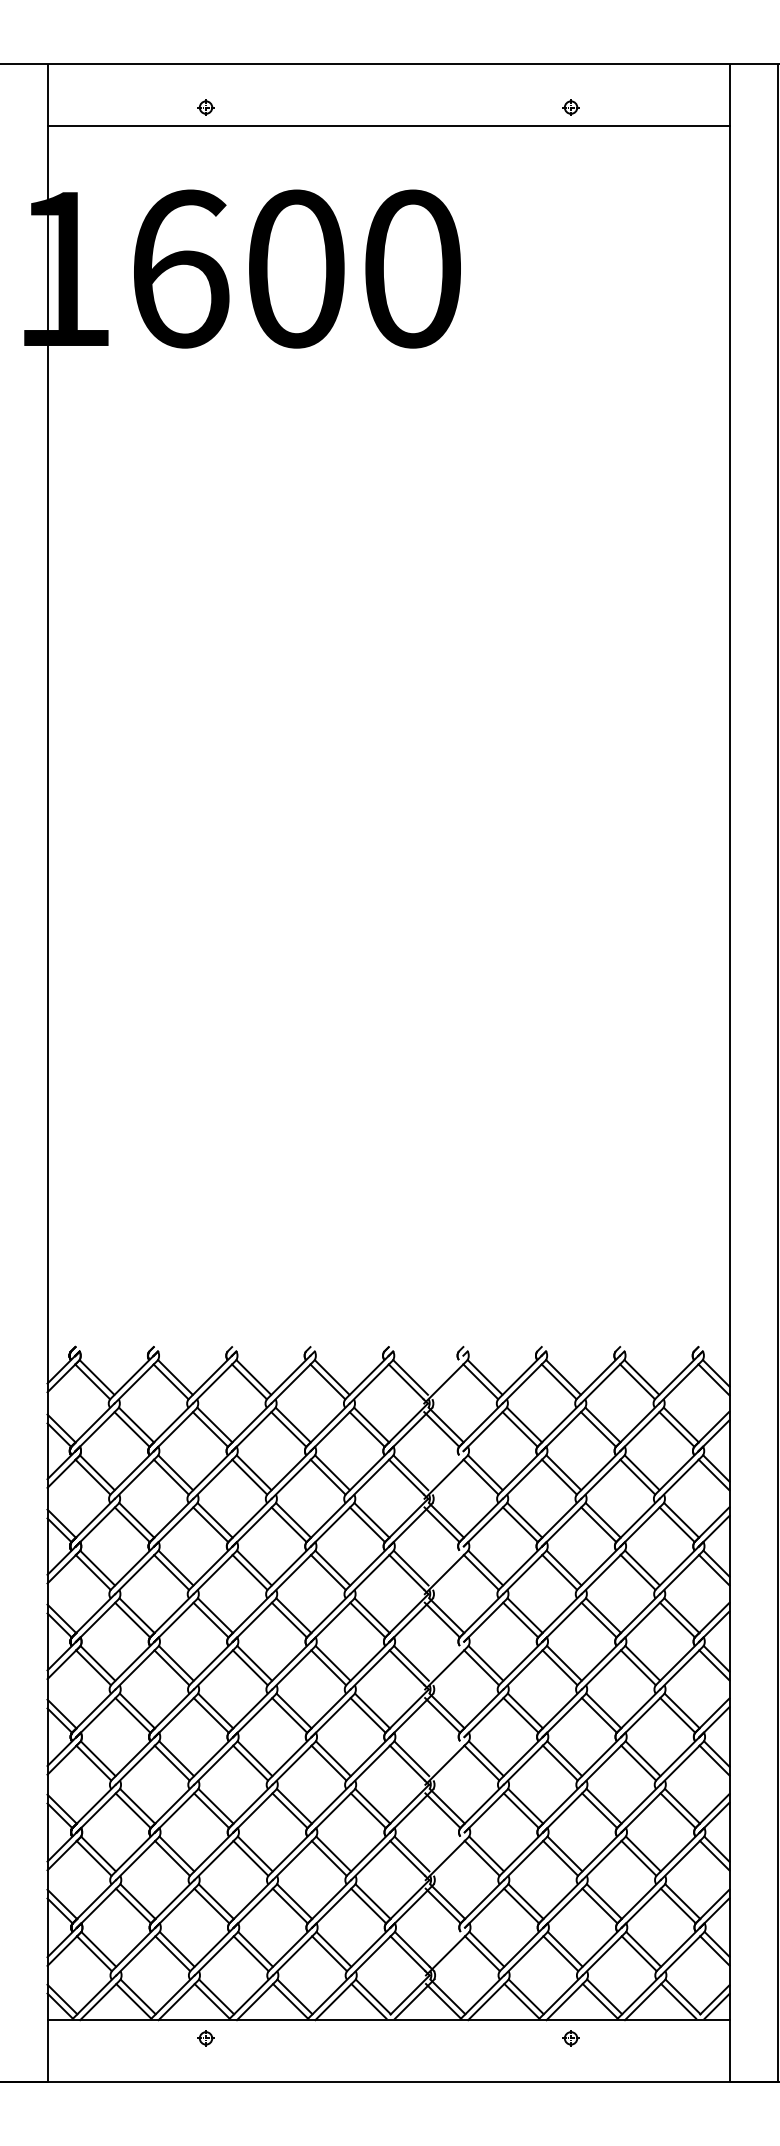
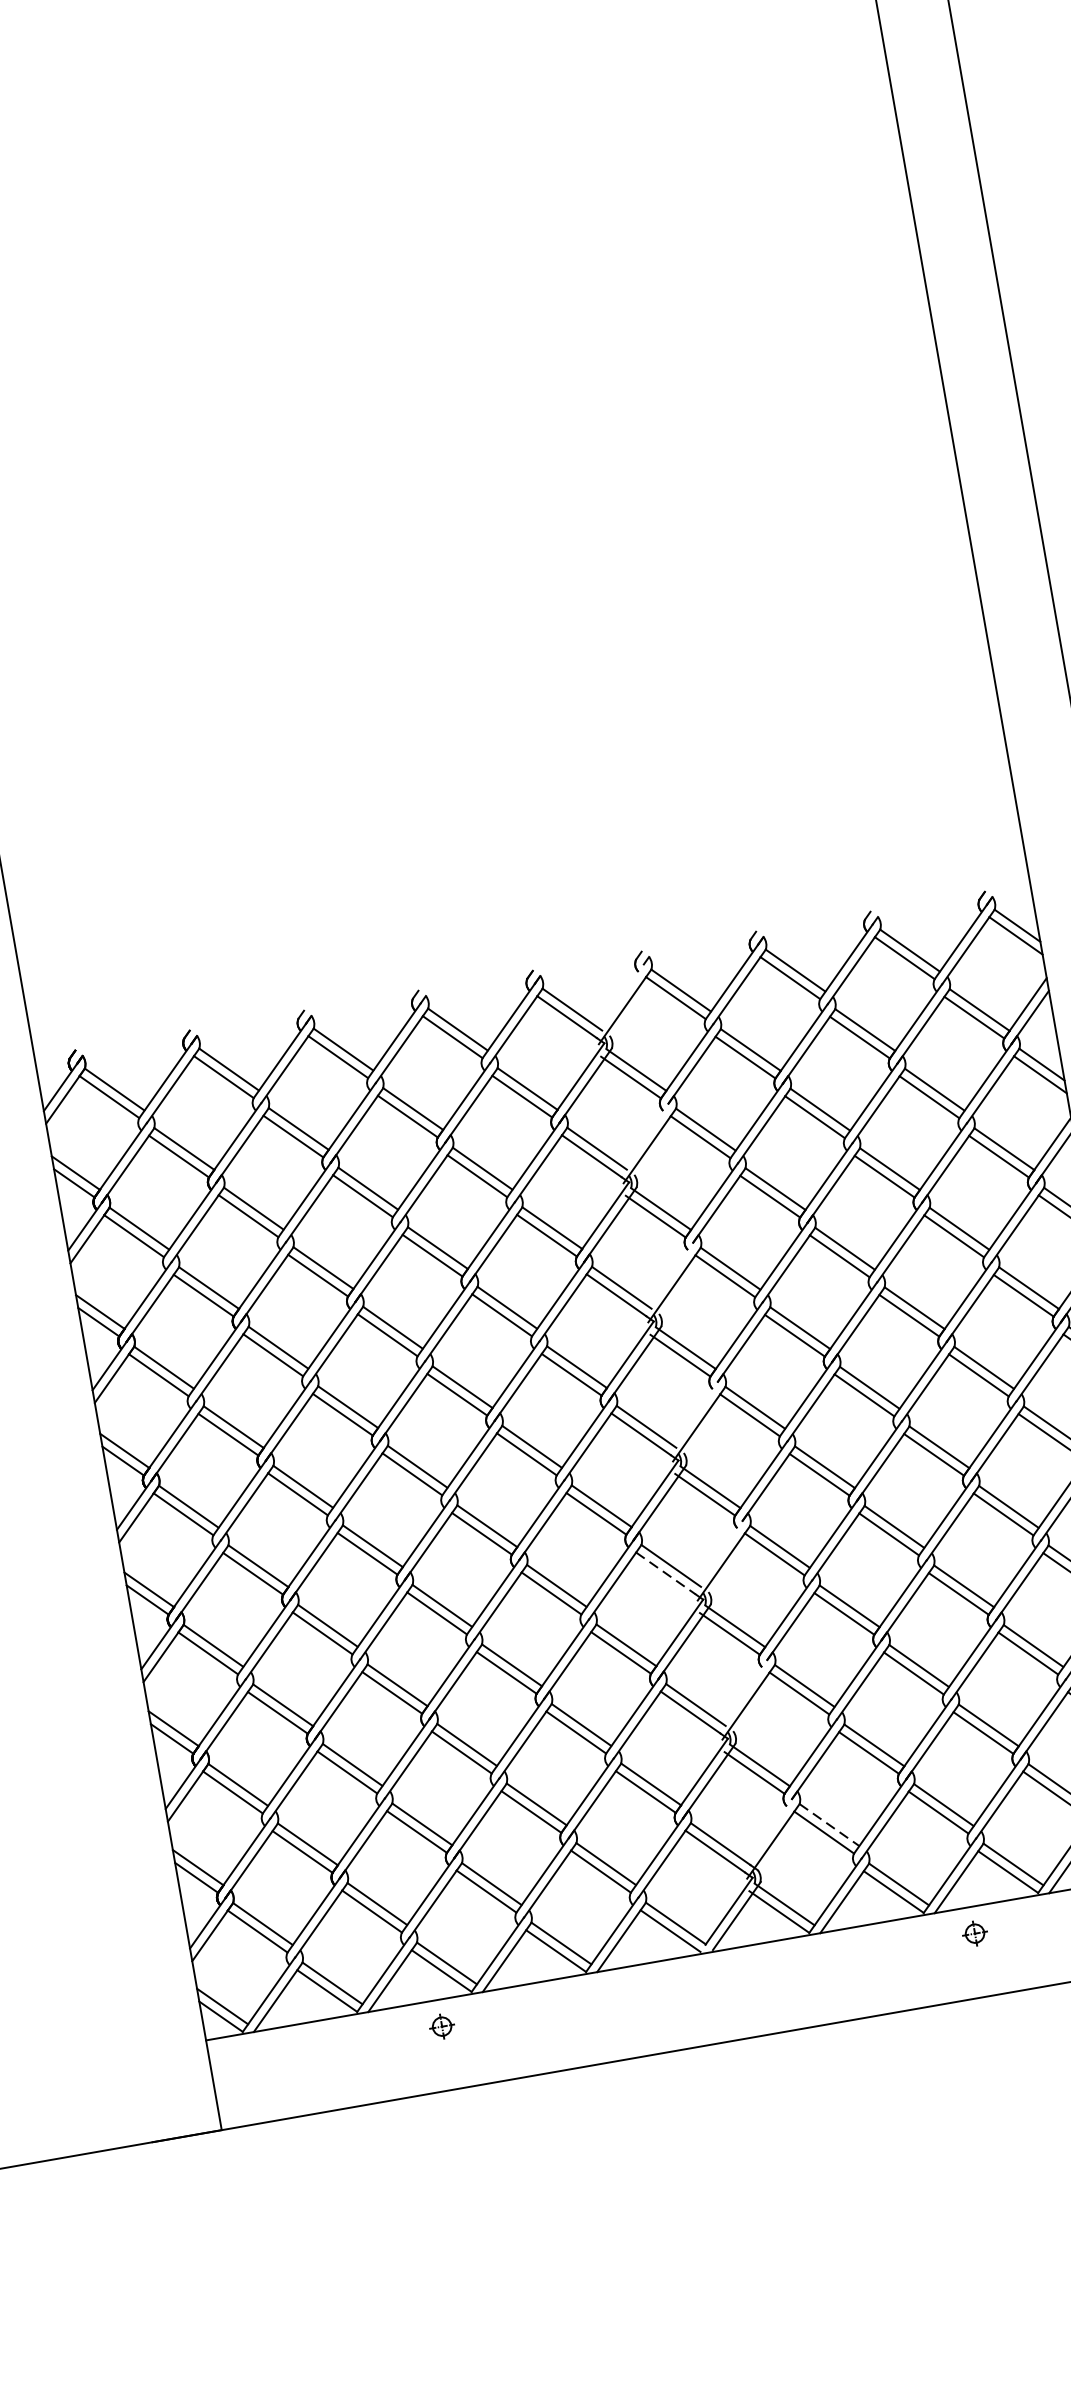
line: (407, 1763) -> (666, 1574), solid -> dashed
line: (486, 1949) -> (828, 1825), solid -> dashed

